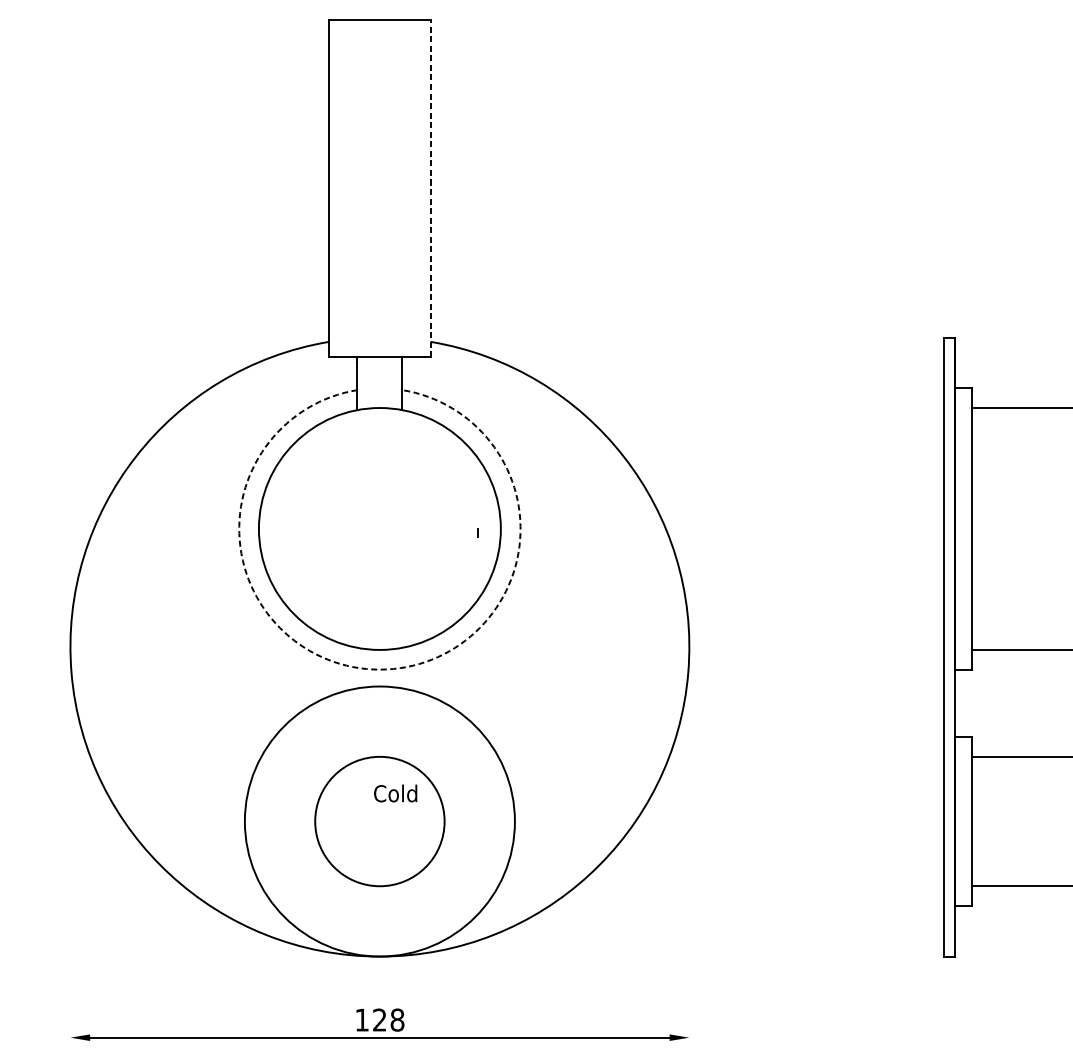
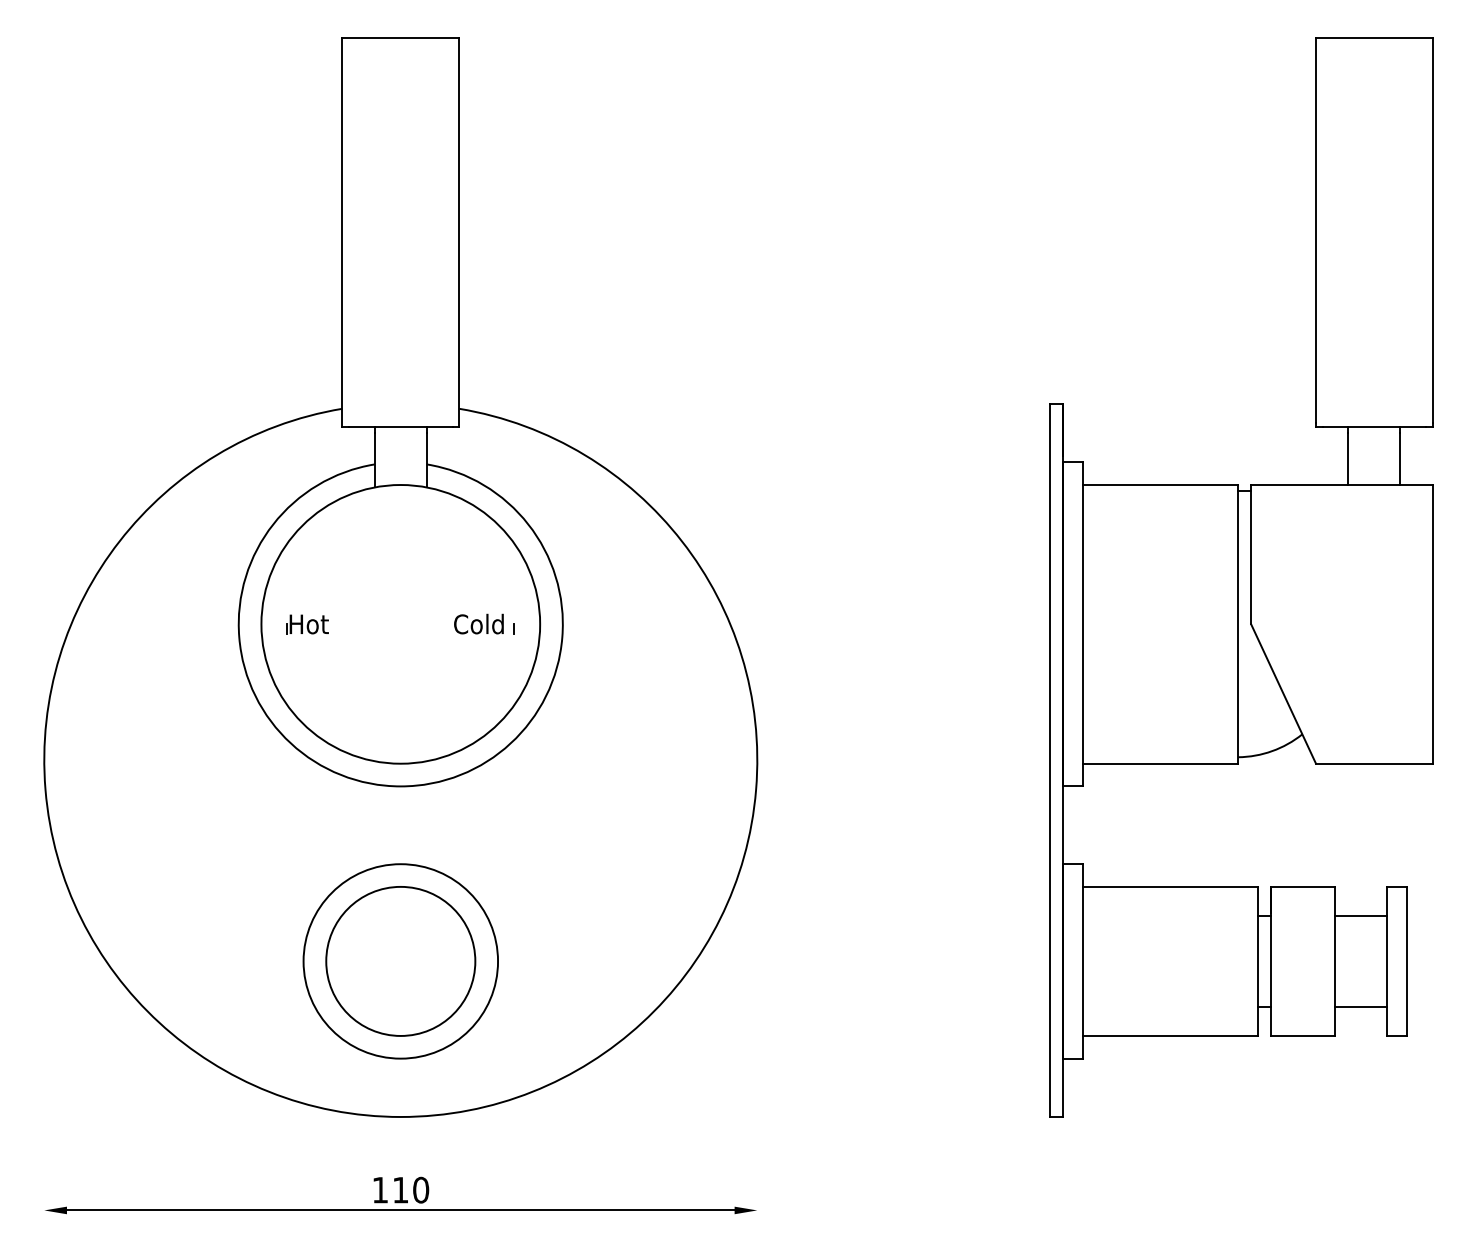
line: (430, 187) -> (459, 231), dashed -> solid
part: (298, 529) -> (307, 624), added
arc: (379, 669) -> (400, 786), dashed -> solid
text: (395, 792) -> (478, 623), moved
circle: (379, 821) -> (400, 961), size x0.62
text: (389, 1019) -> (411, 1189), 128 -> 110

